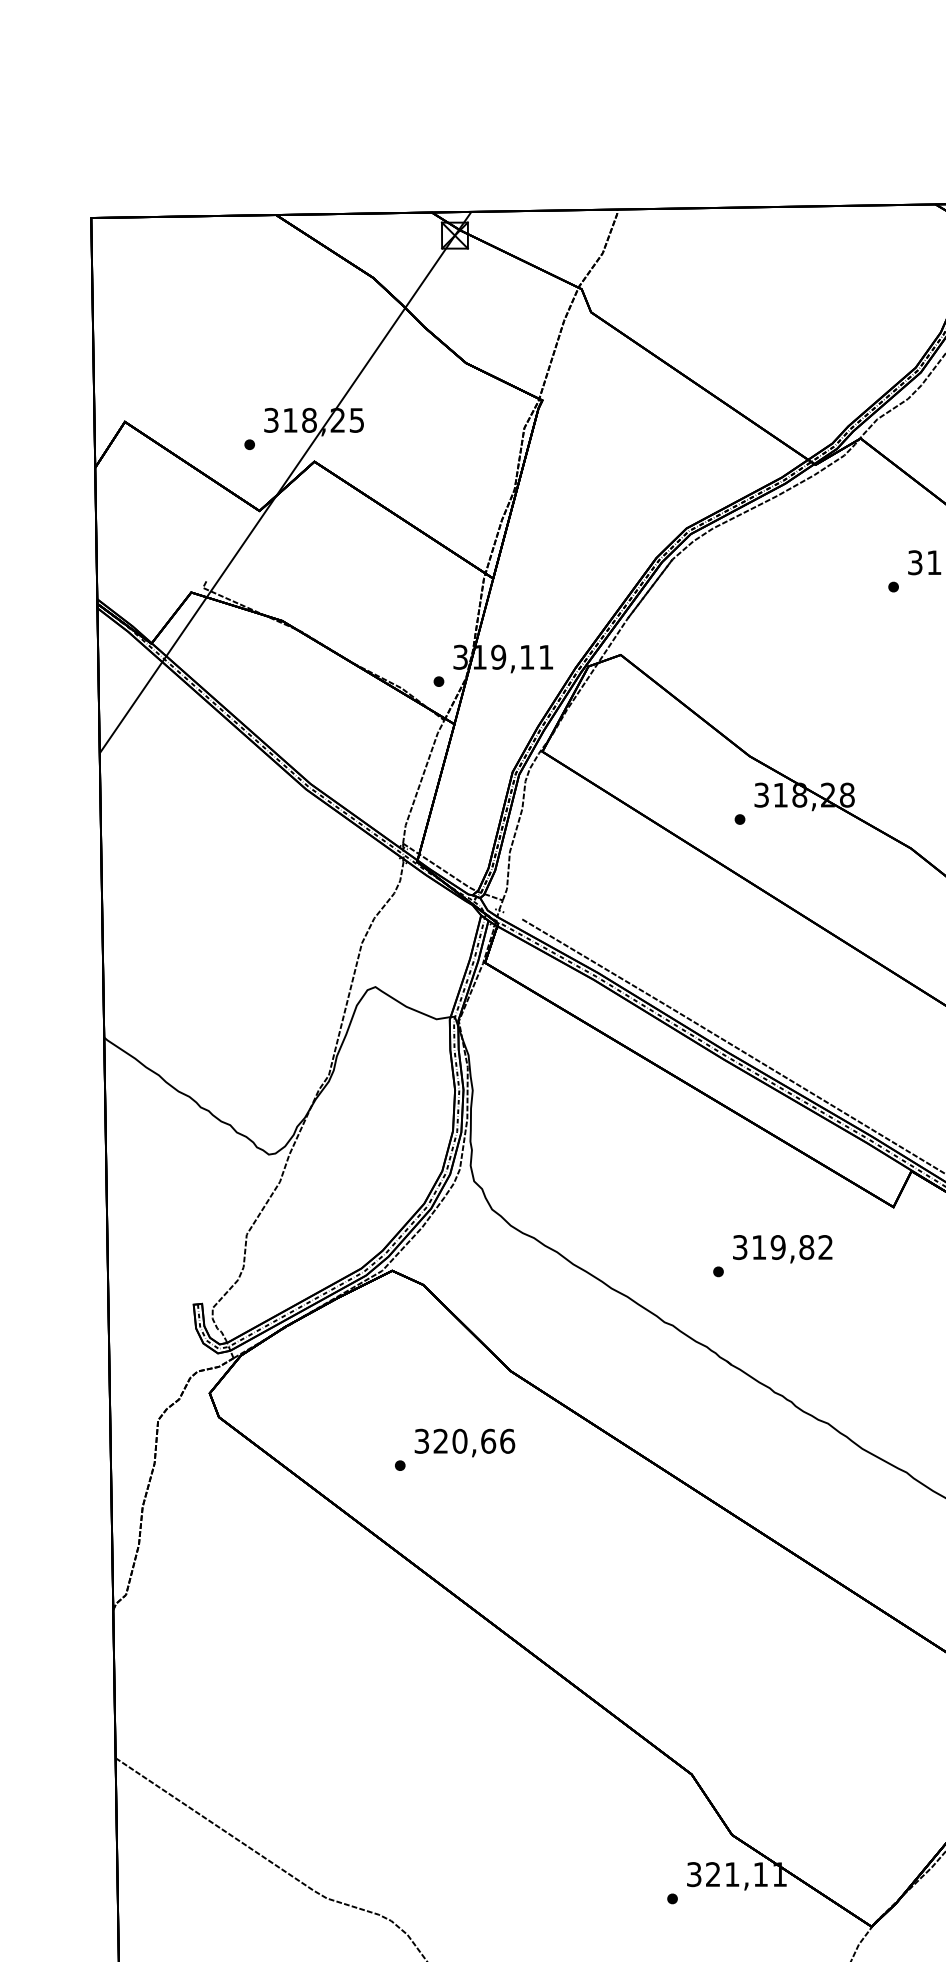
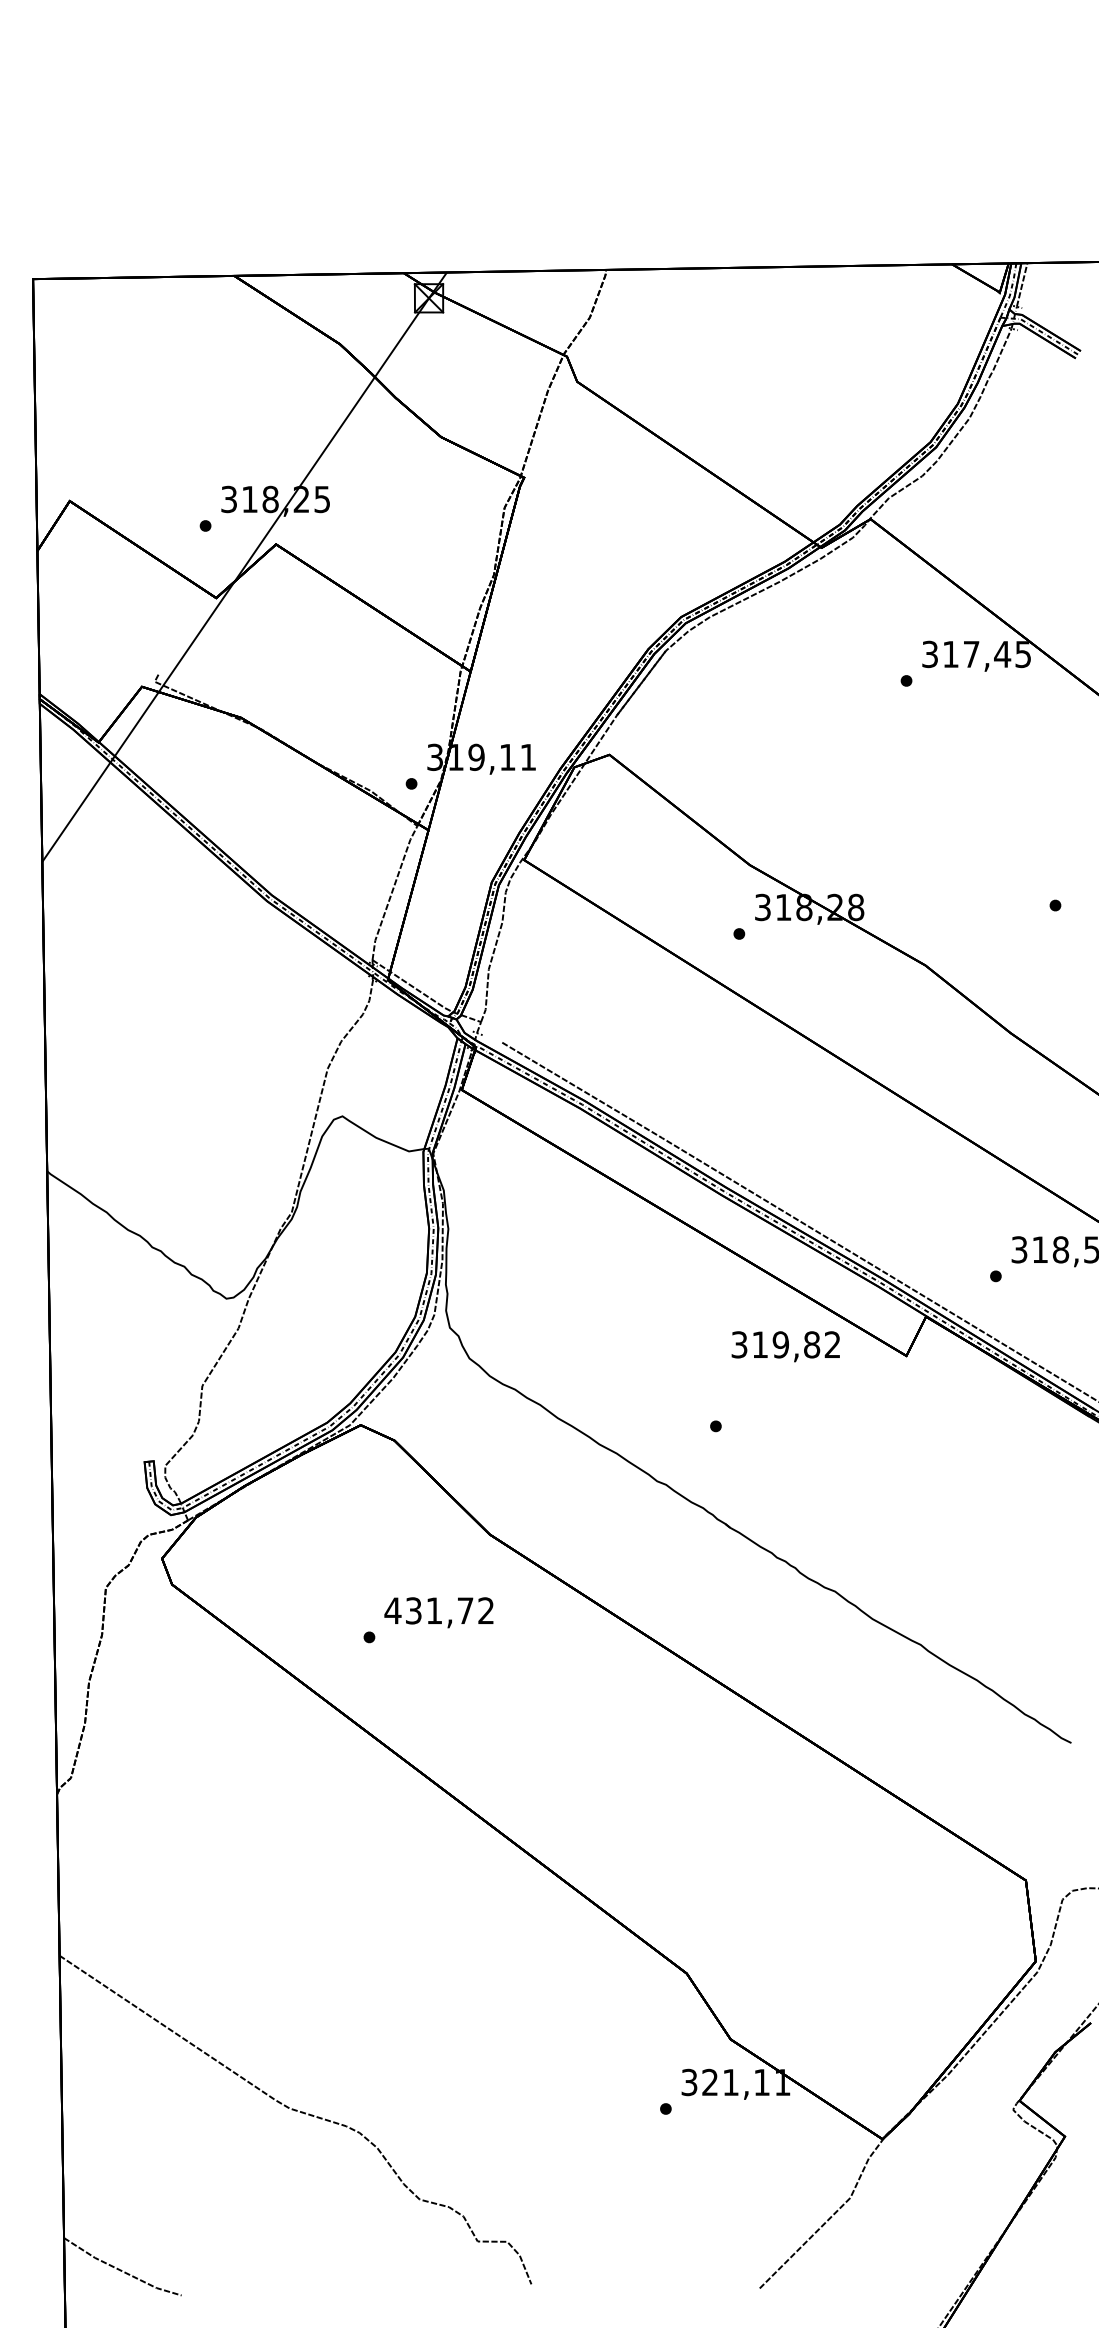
text: (782, 1249) -> (785, 1346), moved
text: (464, 1440) -> (439, 1610), 320,66 -> 431,72

